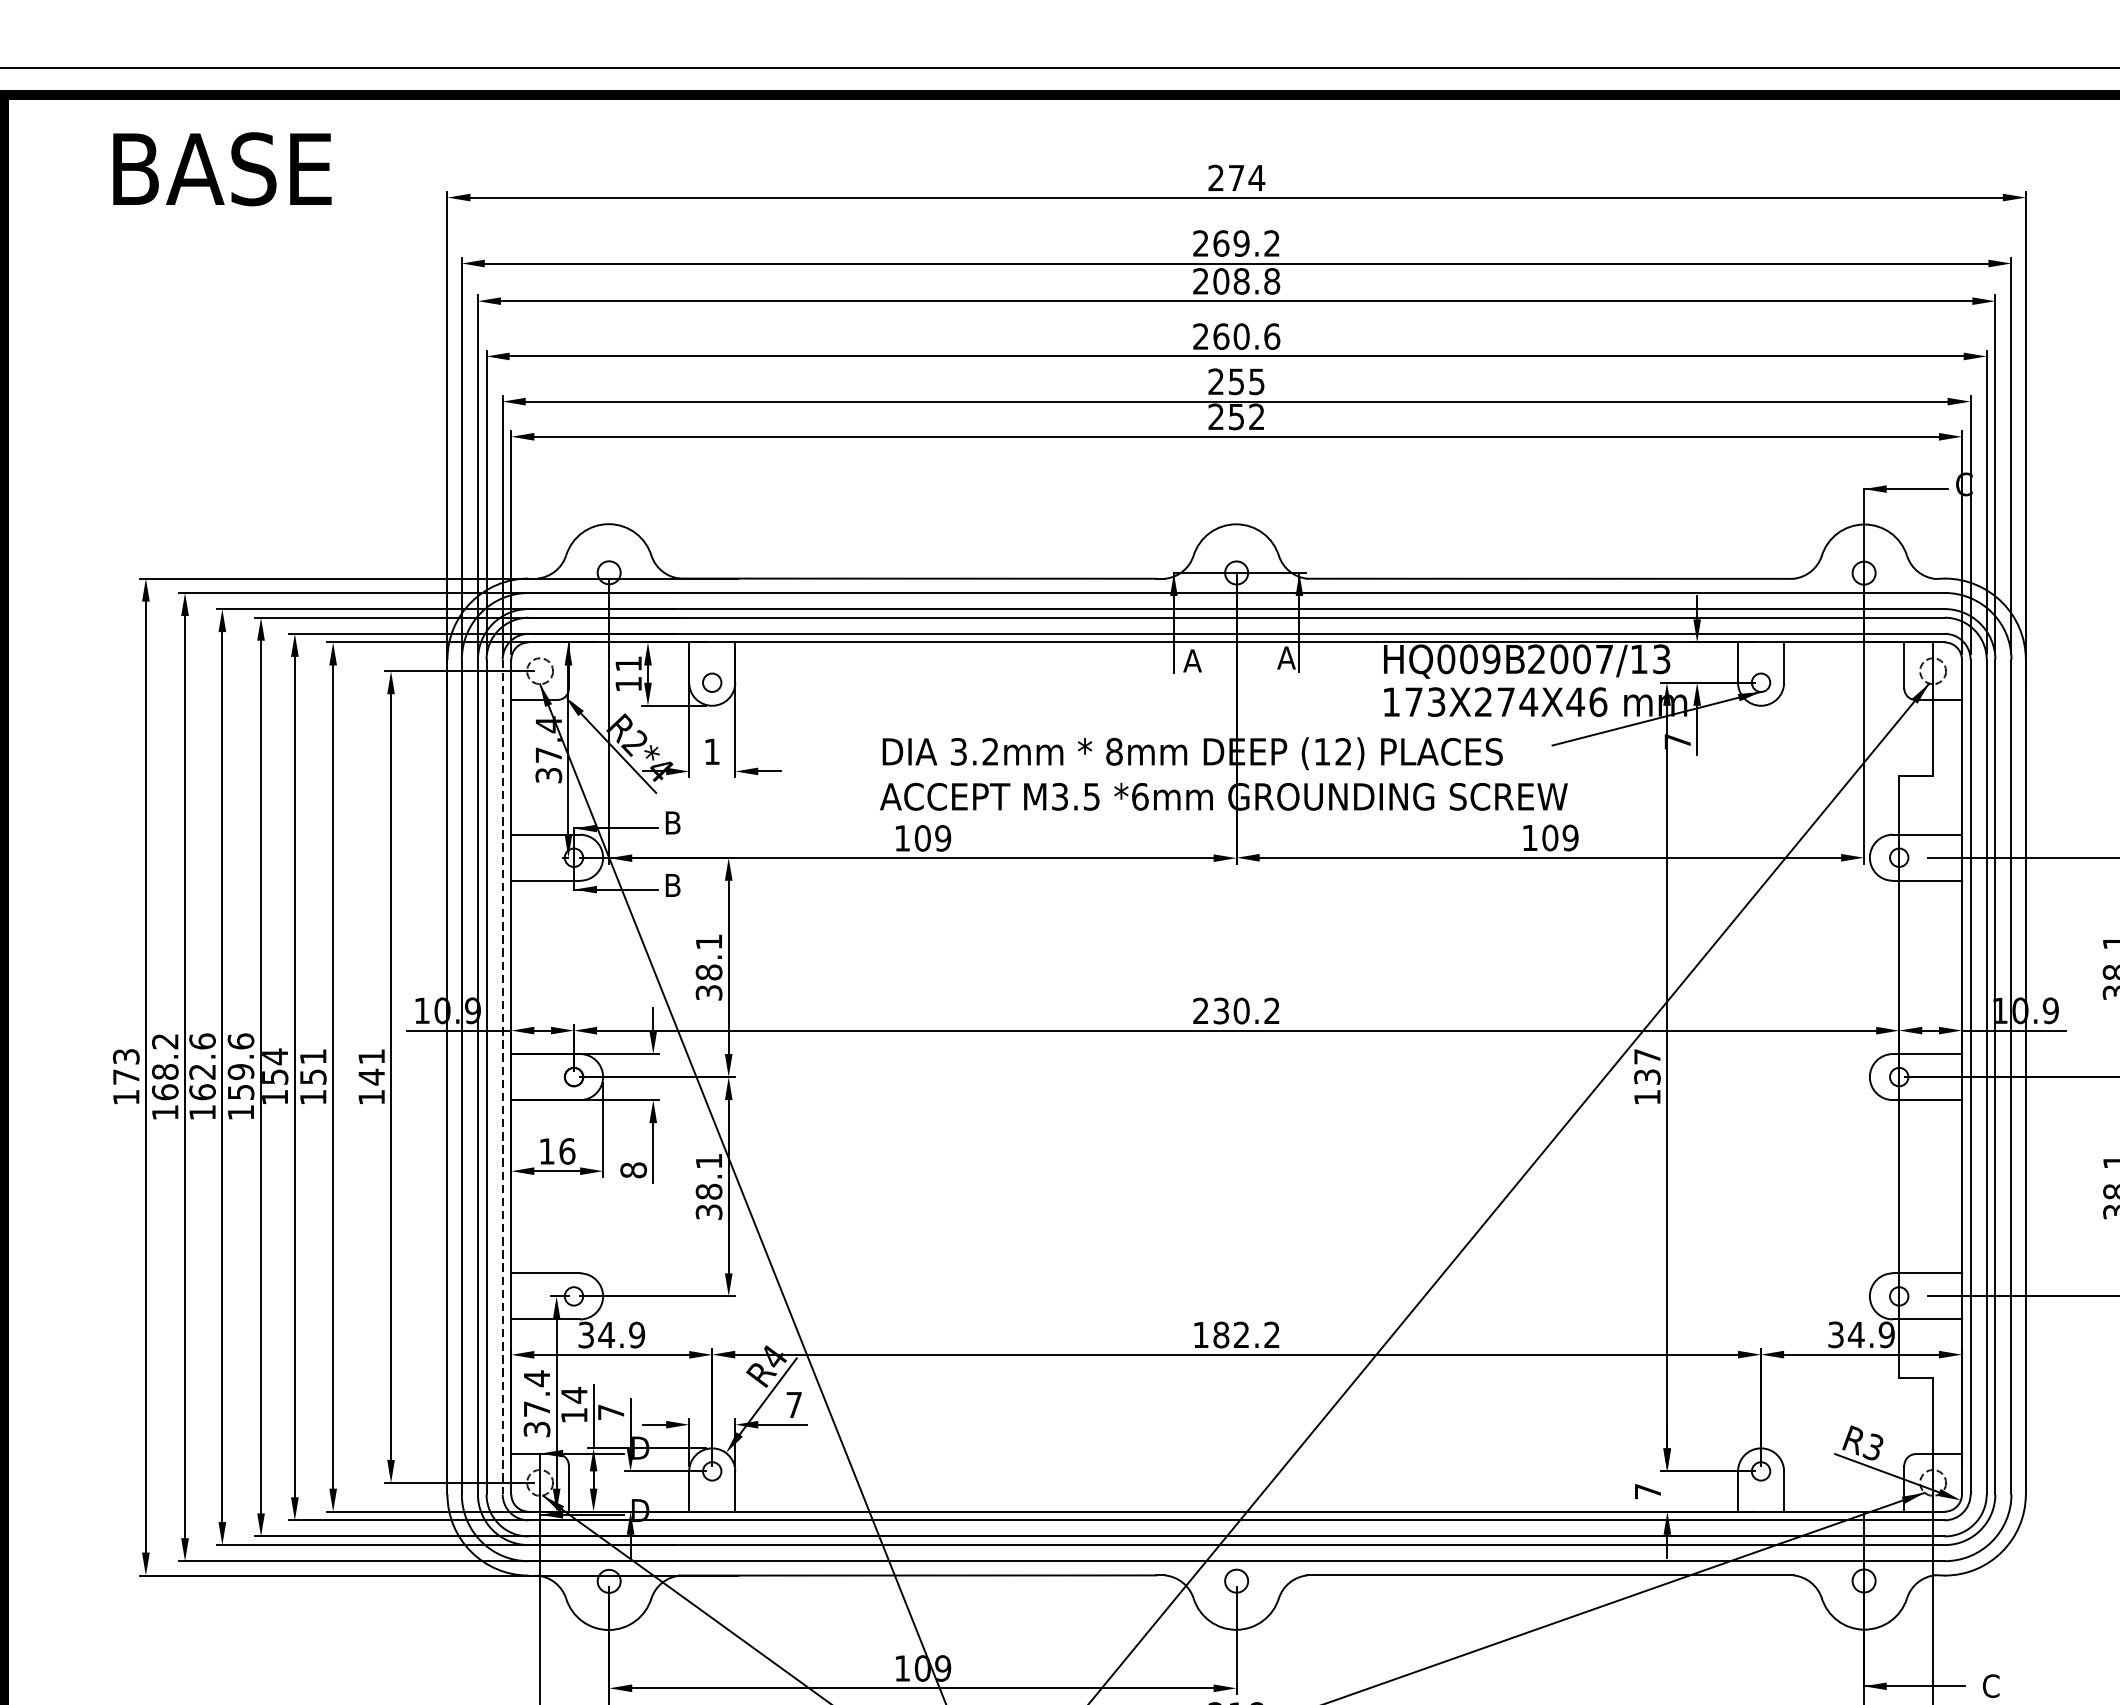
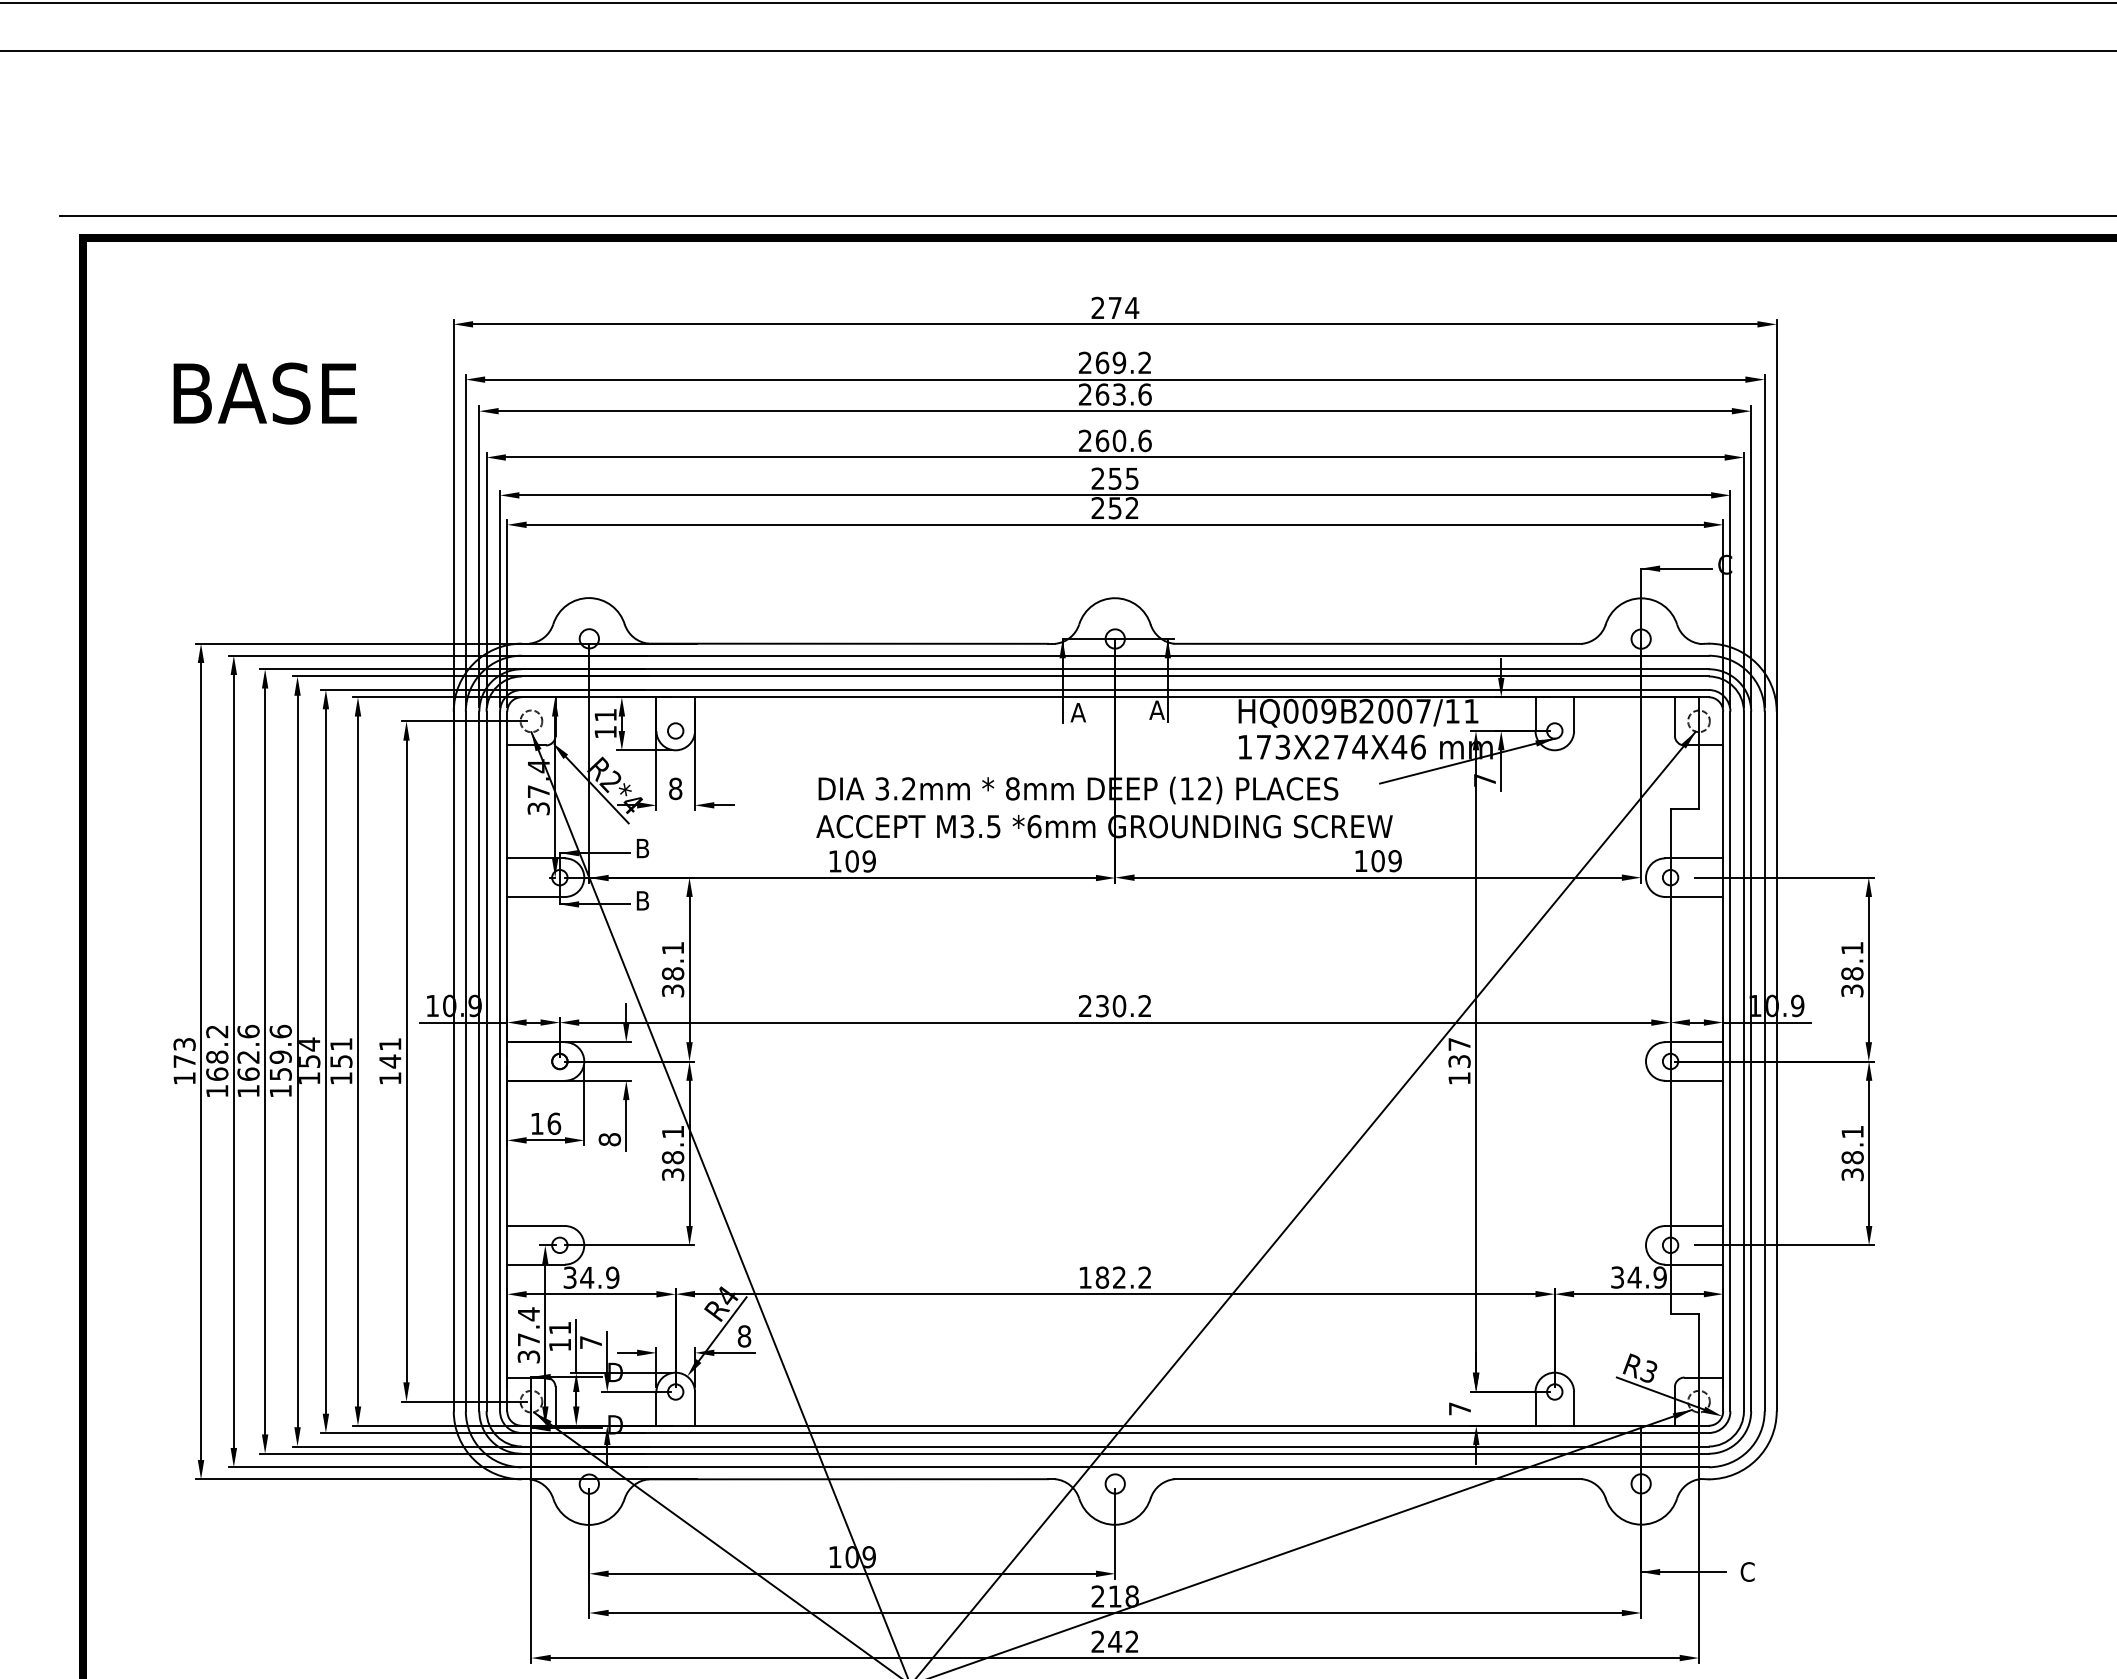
text: (221, 169) -> (264, 393), moved
text: (1246, 281) -> (1123, 394), 208.8 -> 263.6
text: (1661, 658) -> (1471, 710), 2007/13 -> 2007/11
text: (711, 751) -> (675, 788), 1 -> 8
line: (503, 1077) -> (500, 1061), dashed -> solid
text: (573, 1395) -> (559, 1328), 14 -> 11
text: (794, 1405) -> (744, 1336), 7 -> 8

